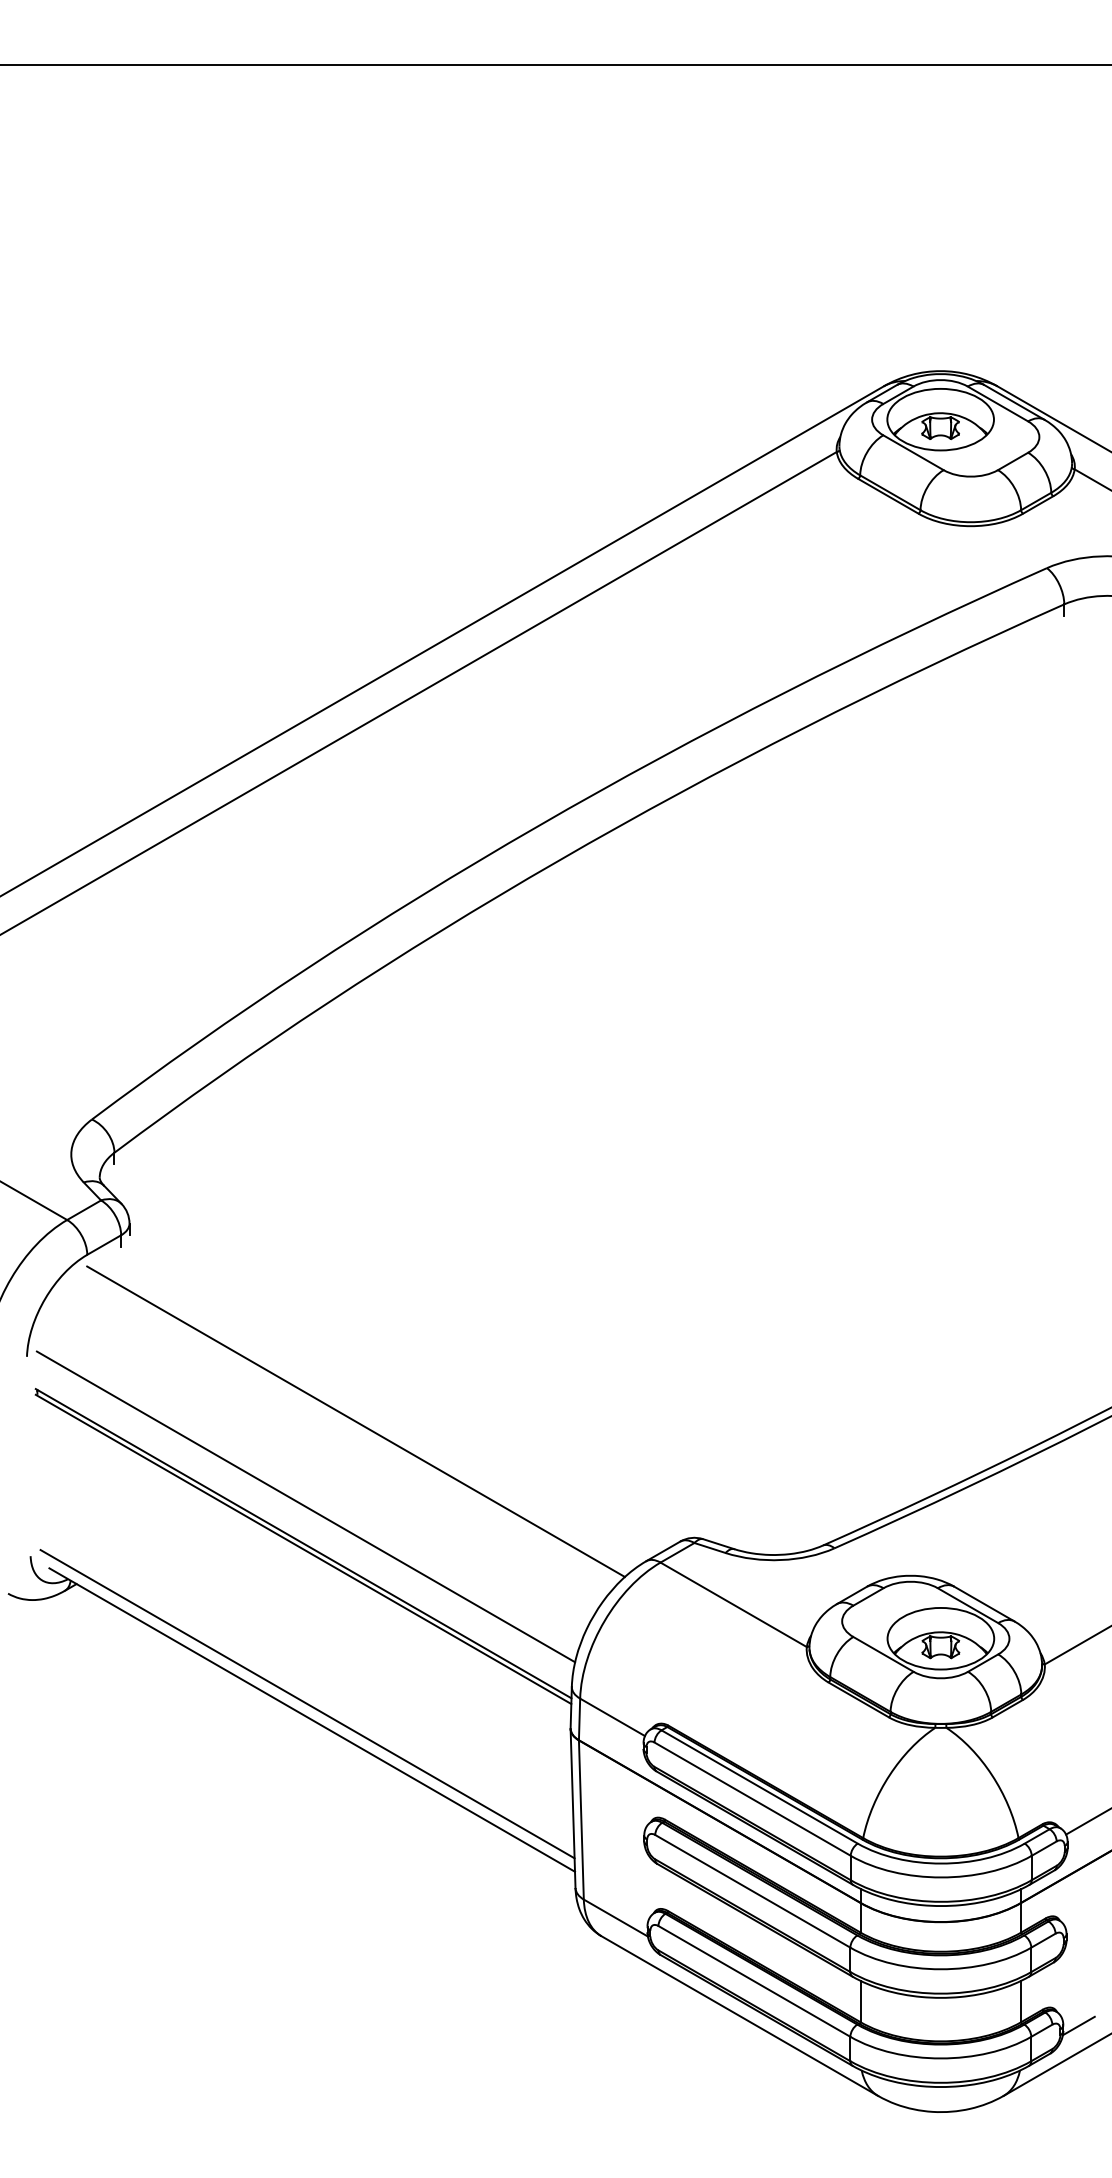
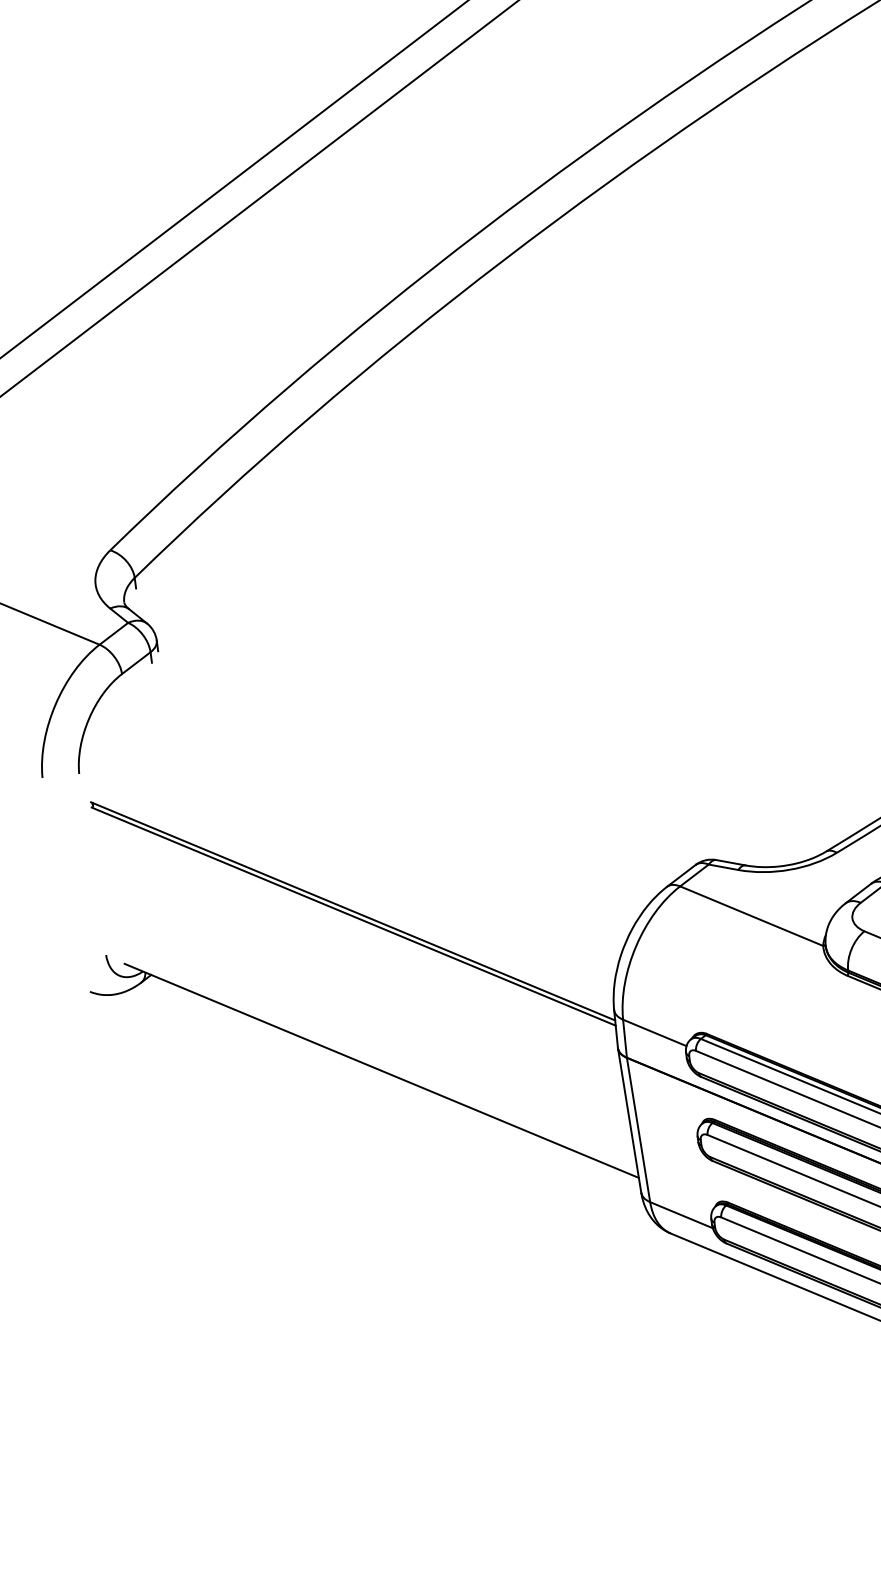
line: (355, 1421) -> (385, 794), removed
line: (305, 1506) -> (350, 877), removed
line: (307, 1704) -> (375, 1057), removed

